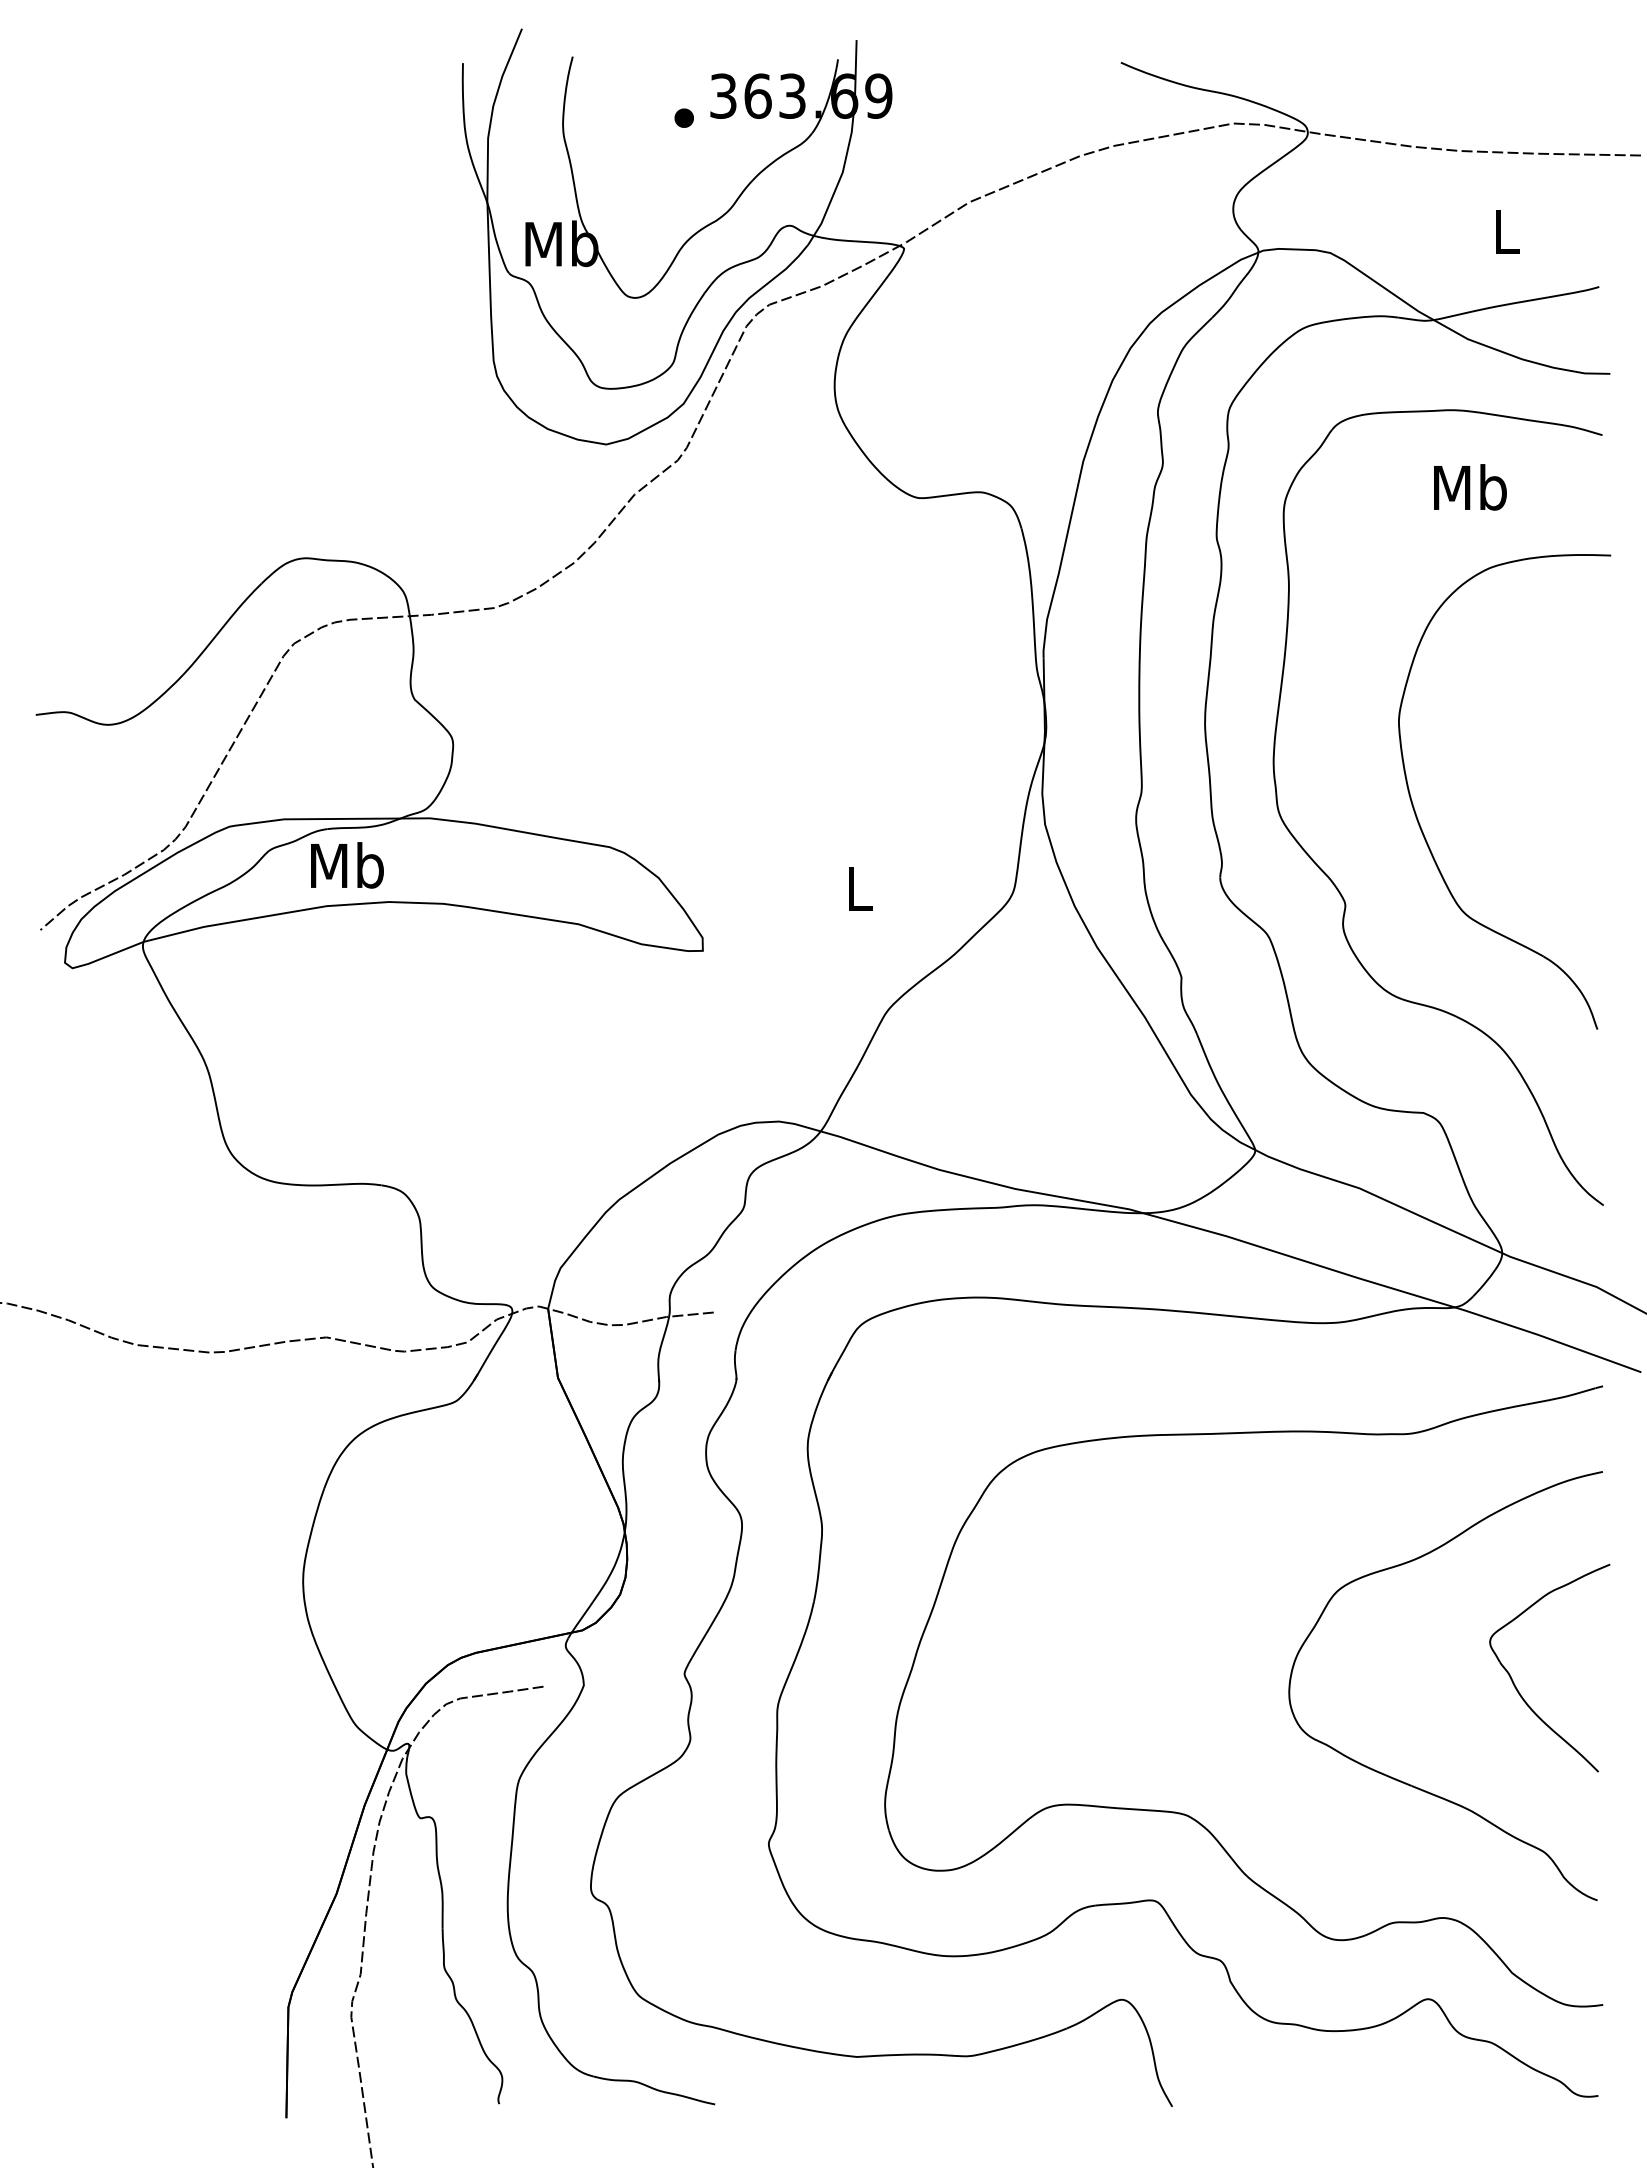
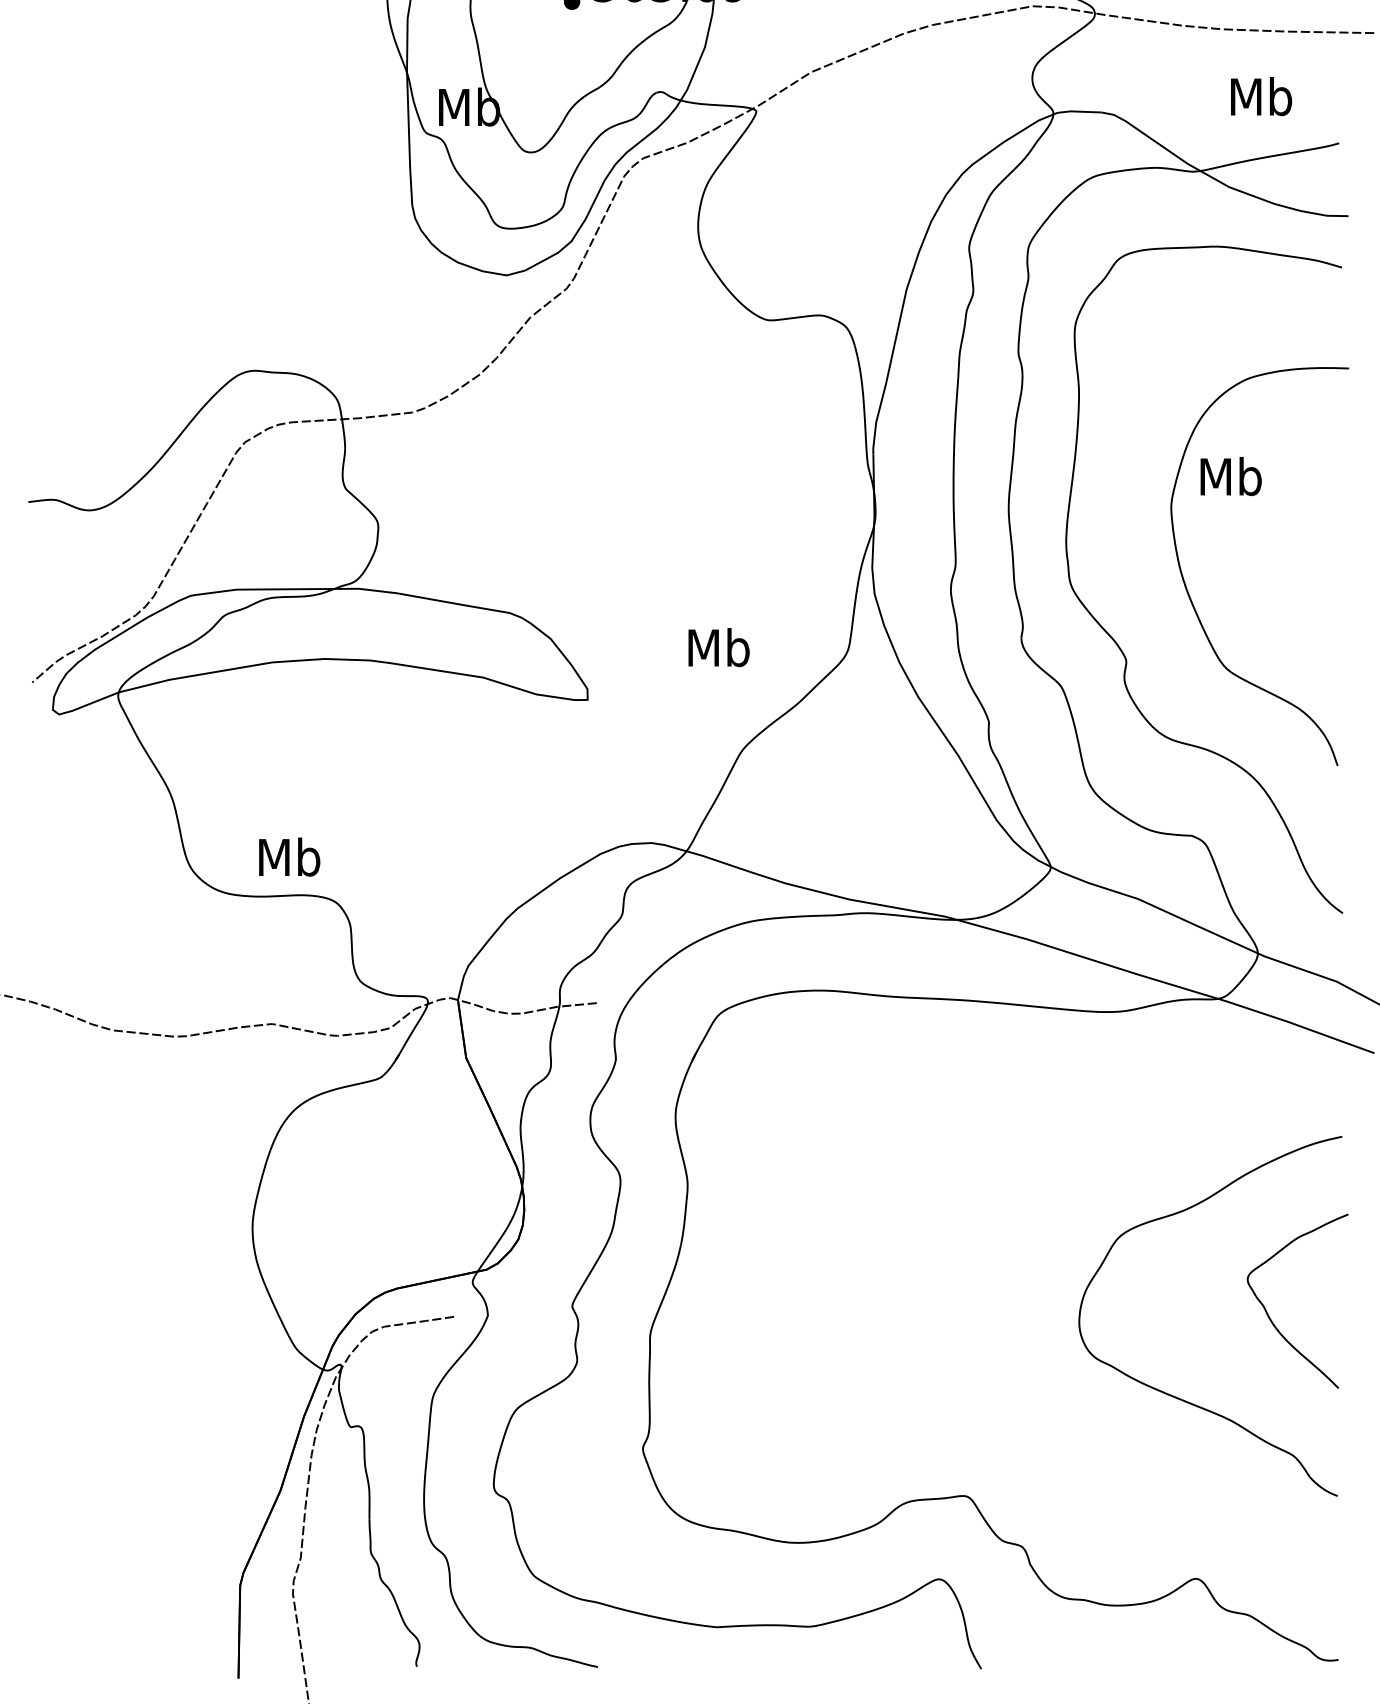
text: (1506, 231) -> (1261, 96), L -> Mb
text: (1470, 487) -> (1231, 476), moved
text: (347, 865) -> (289, 857), moved
text: (859, 888) -> (719, 647), L -> Mb
part: (1187, 1814) -> (993, 1423), removed

